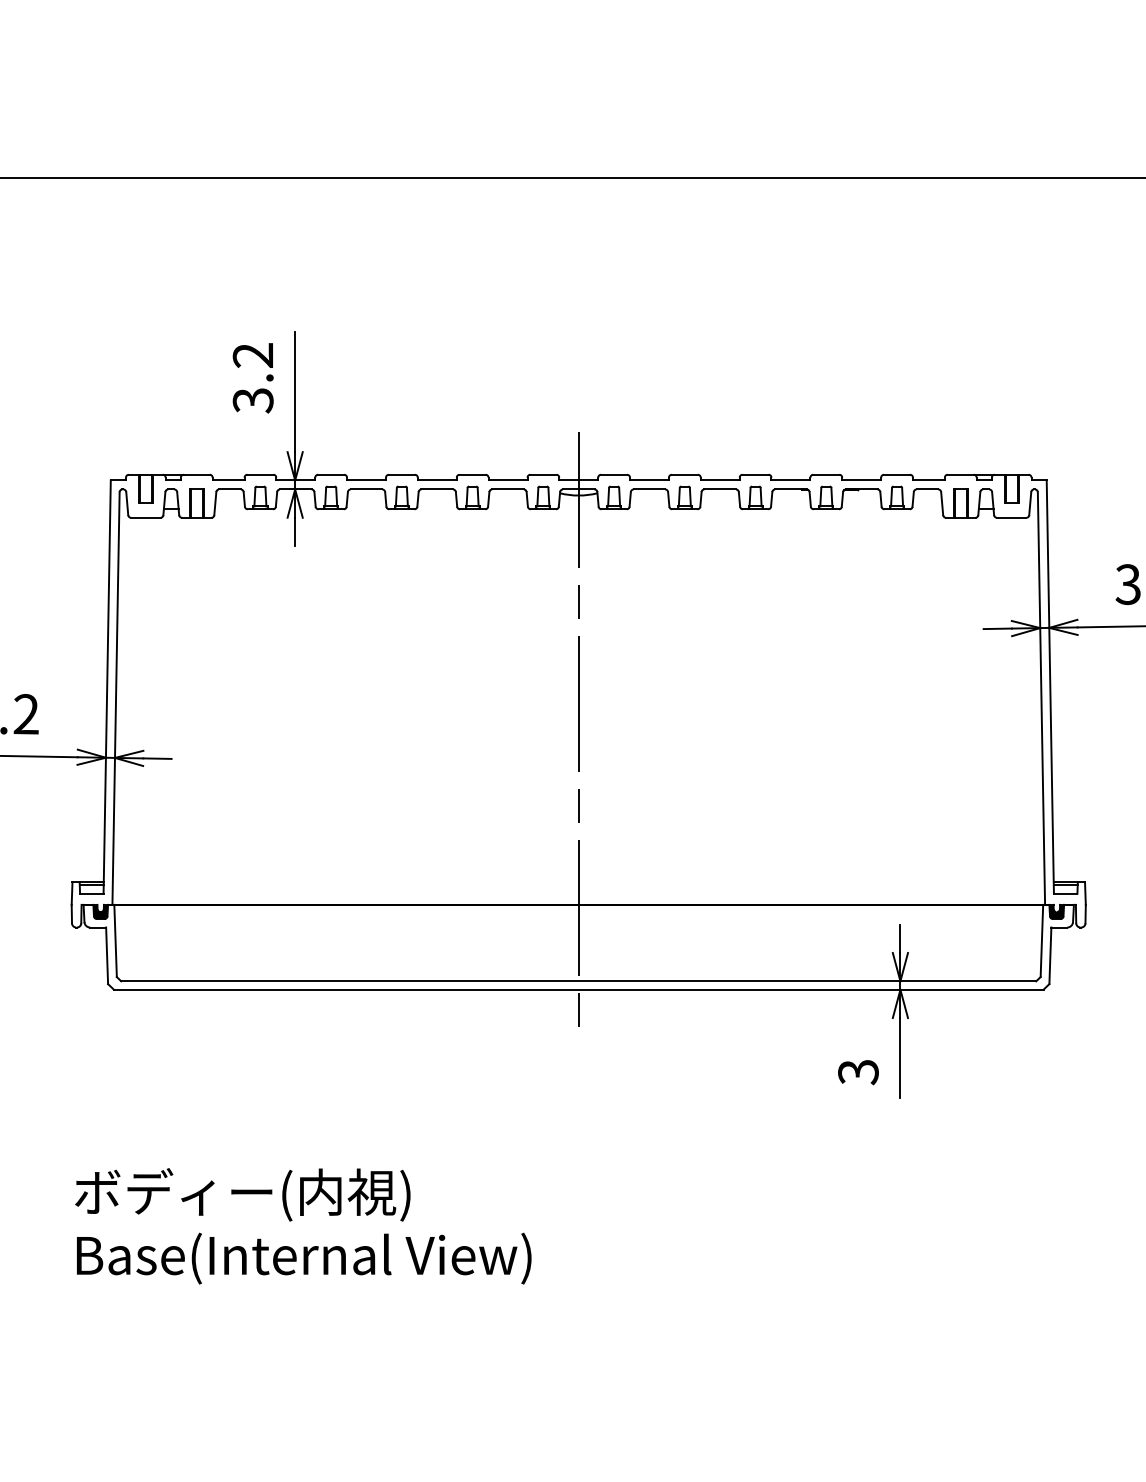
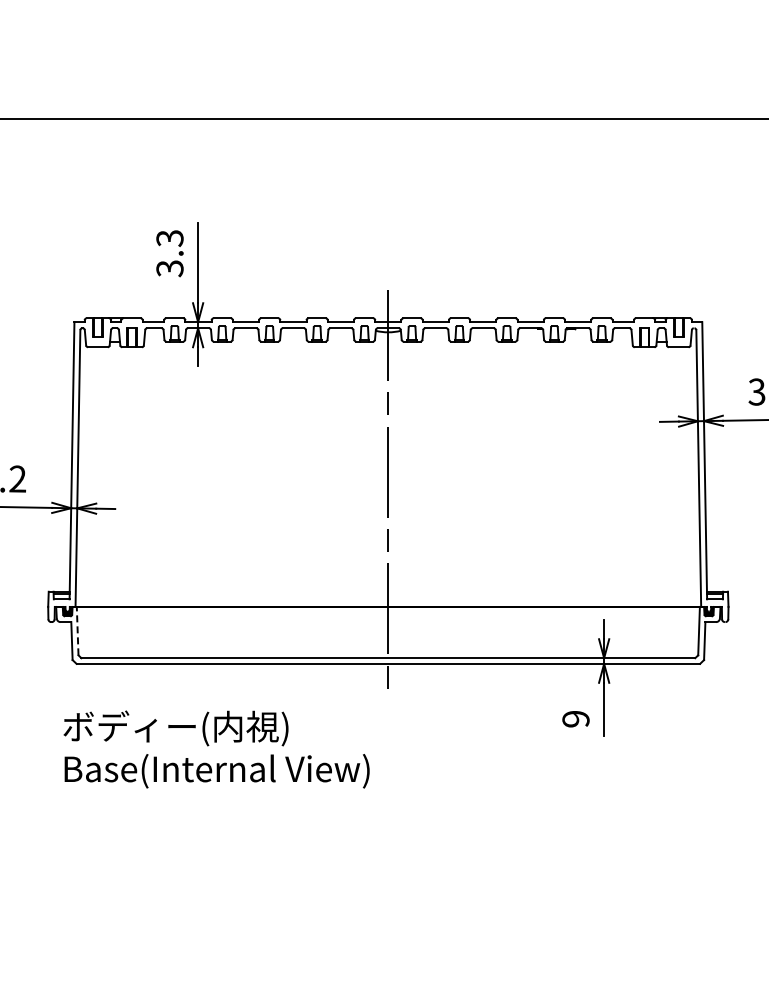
text: (252, 355) -> (169, 238), 3.2 -> 3.3
line: (115, 940) -> (77, 630), solid -> dashed
text: (857, 1072) -> (575, 719), 3 -> 9
text: (303, 1226) -> (216, 749), moved

